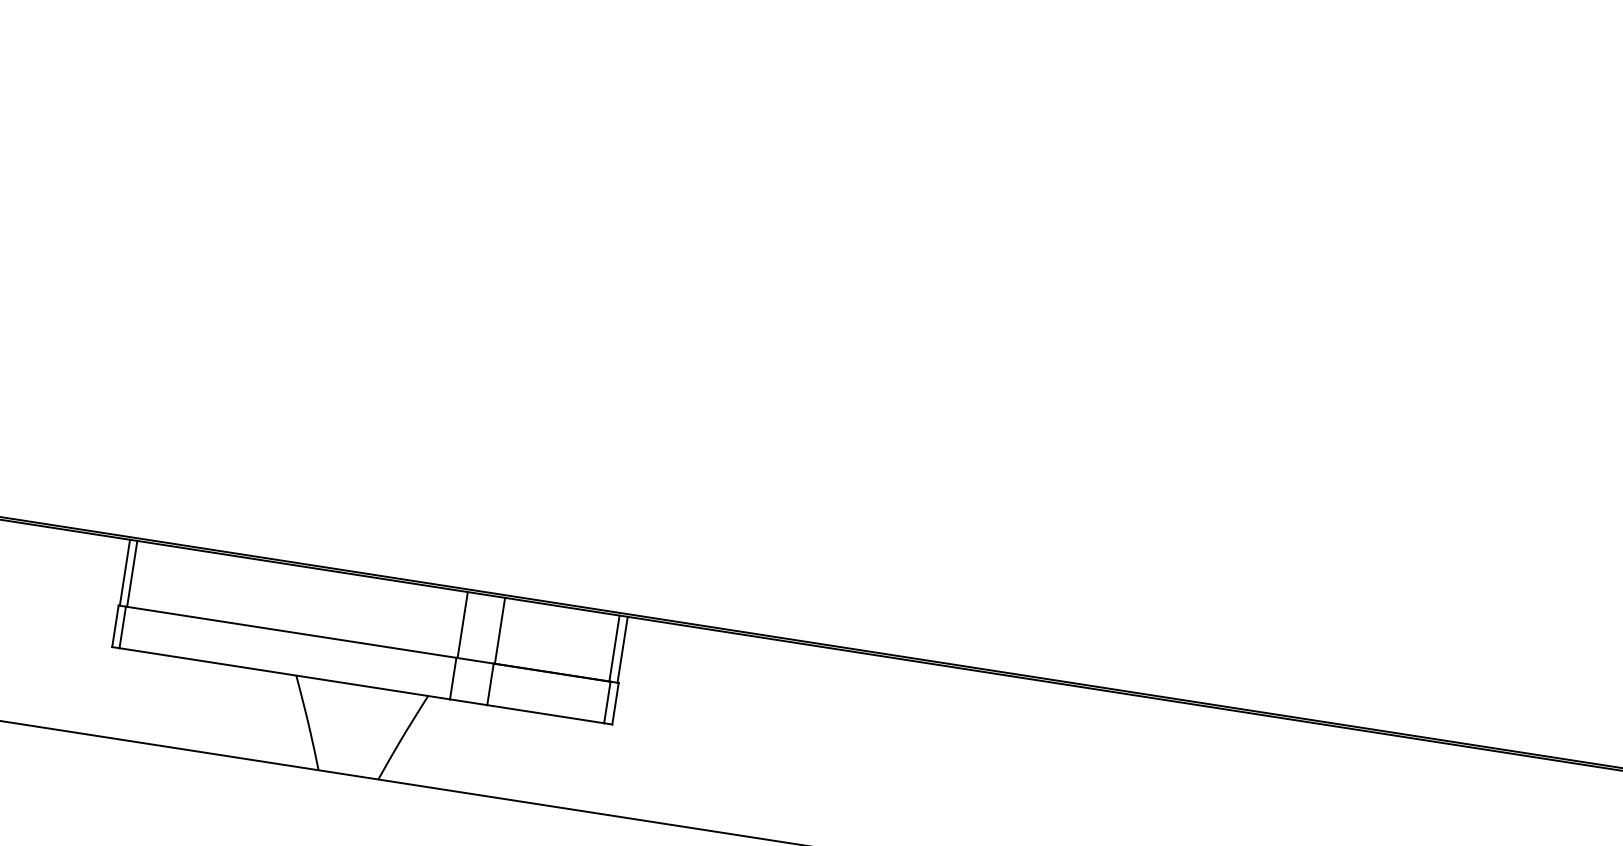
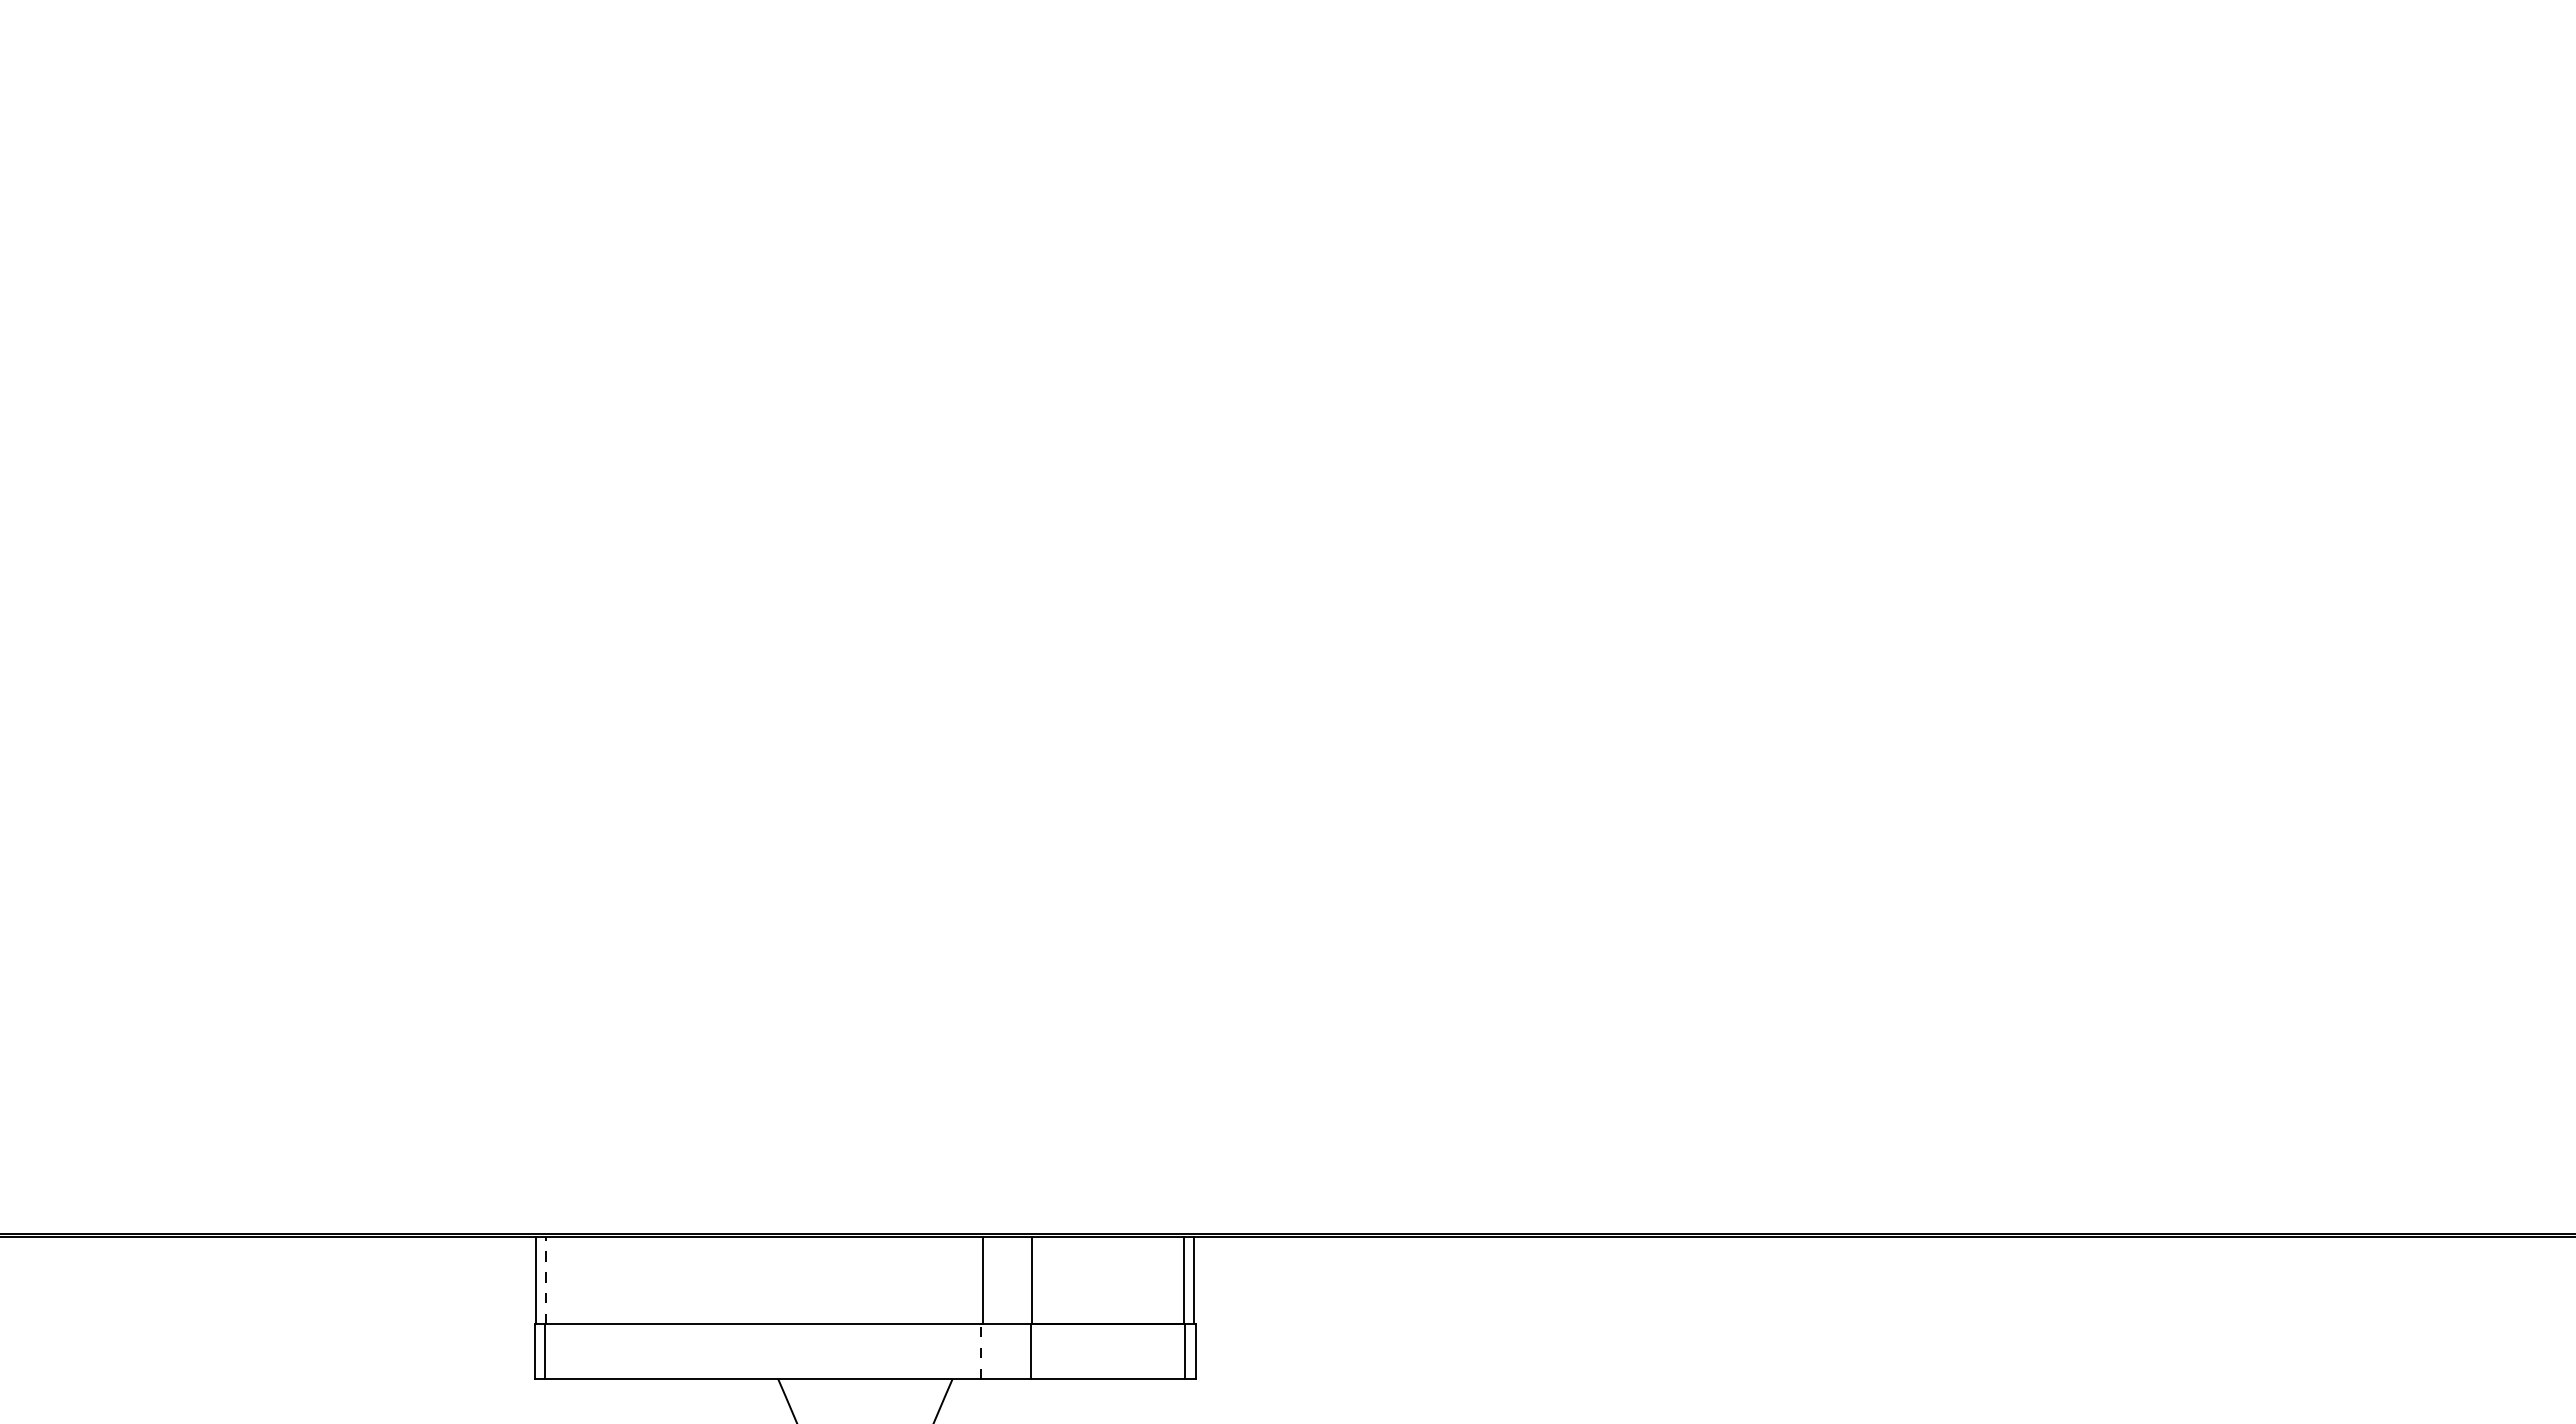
line: (132, 573) -> (546, 1280), solid -> dashed
line: (453, 678) -> (981, 1351), solid -> dashed

